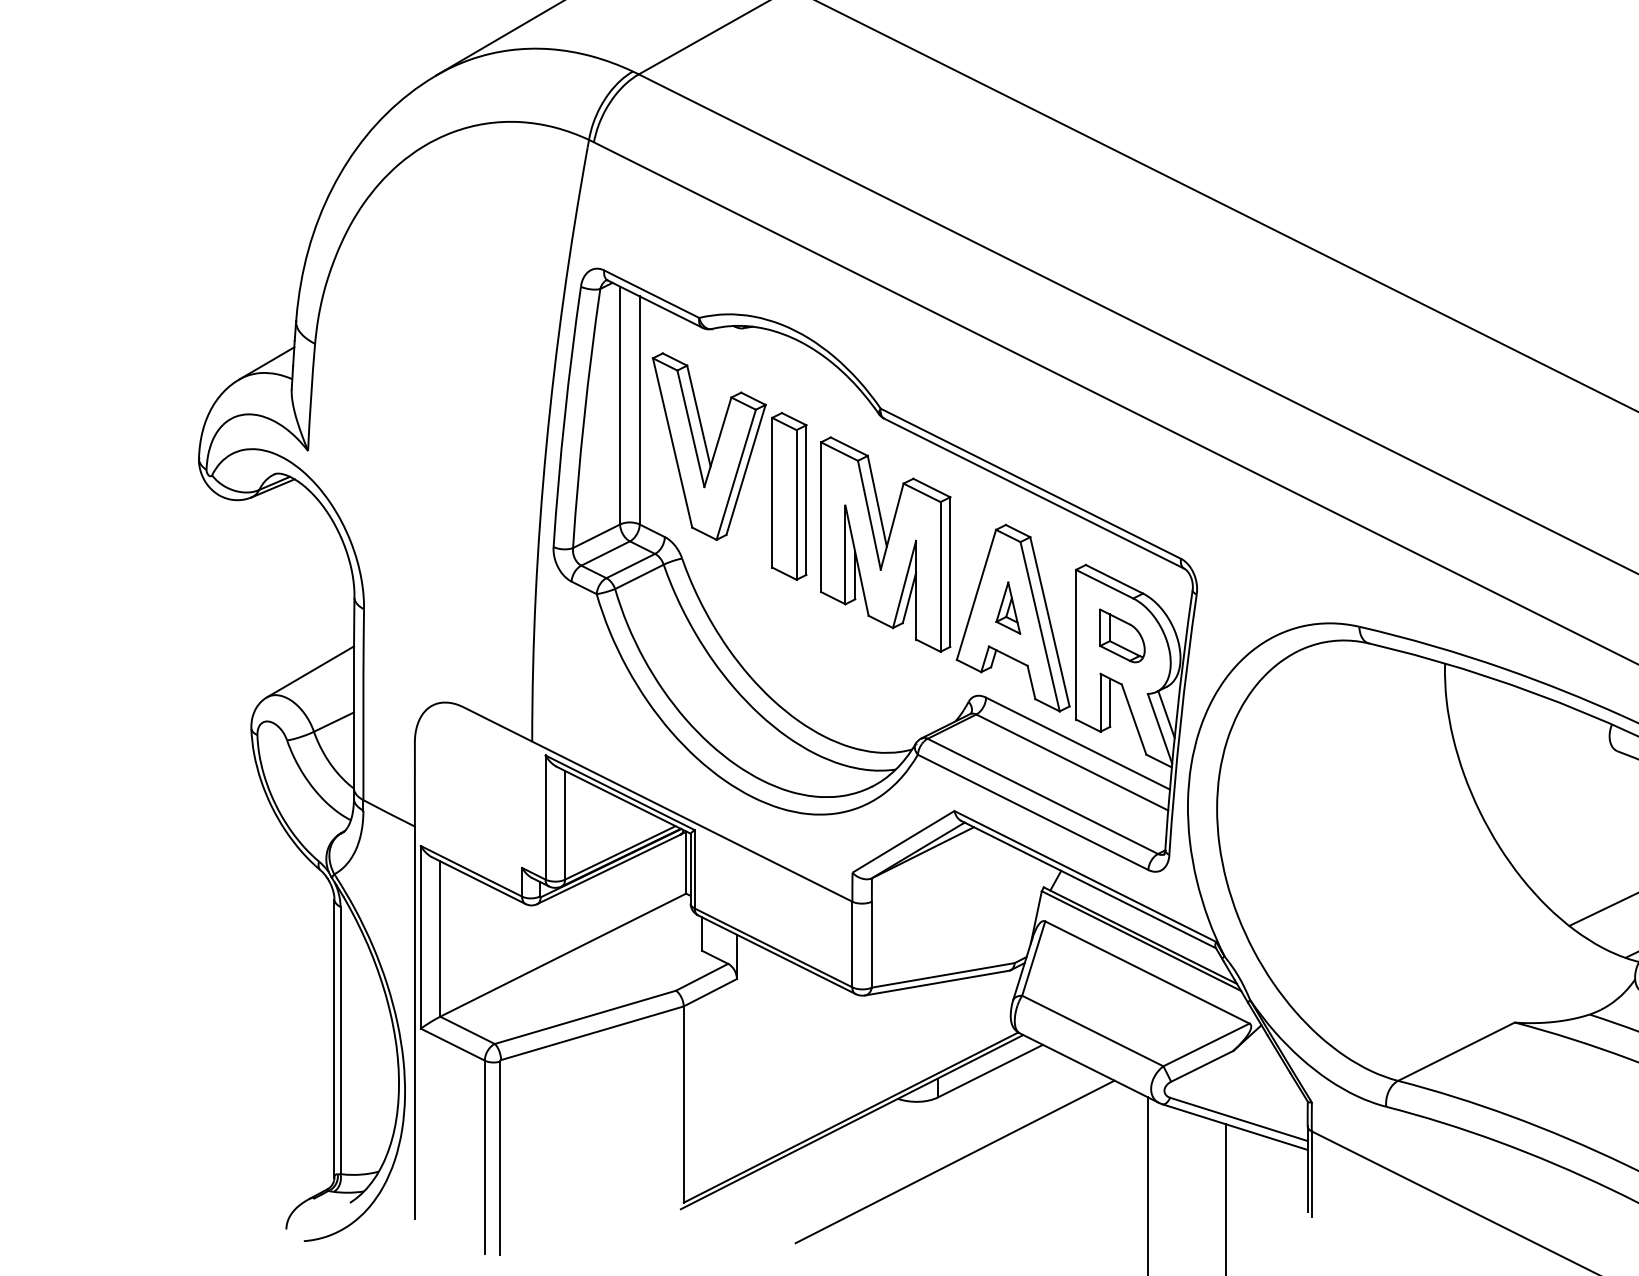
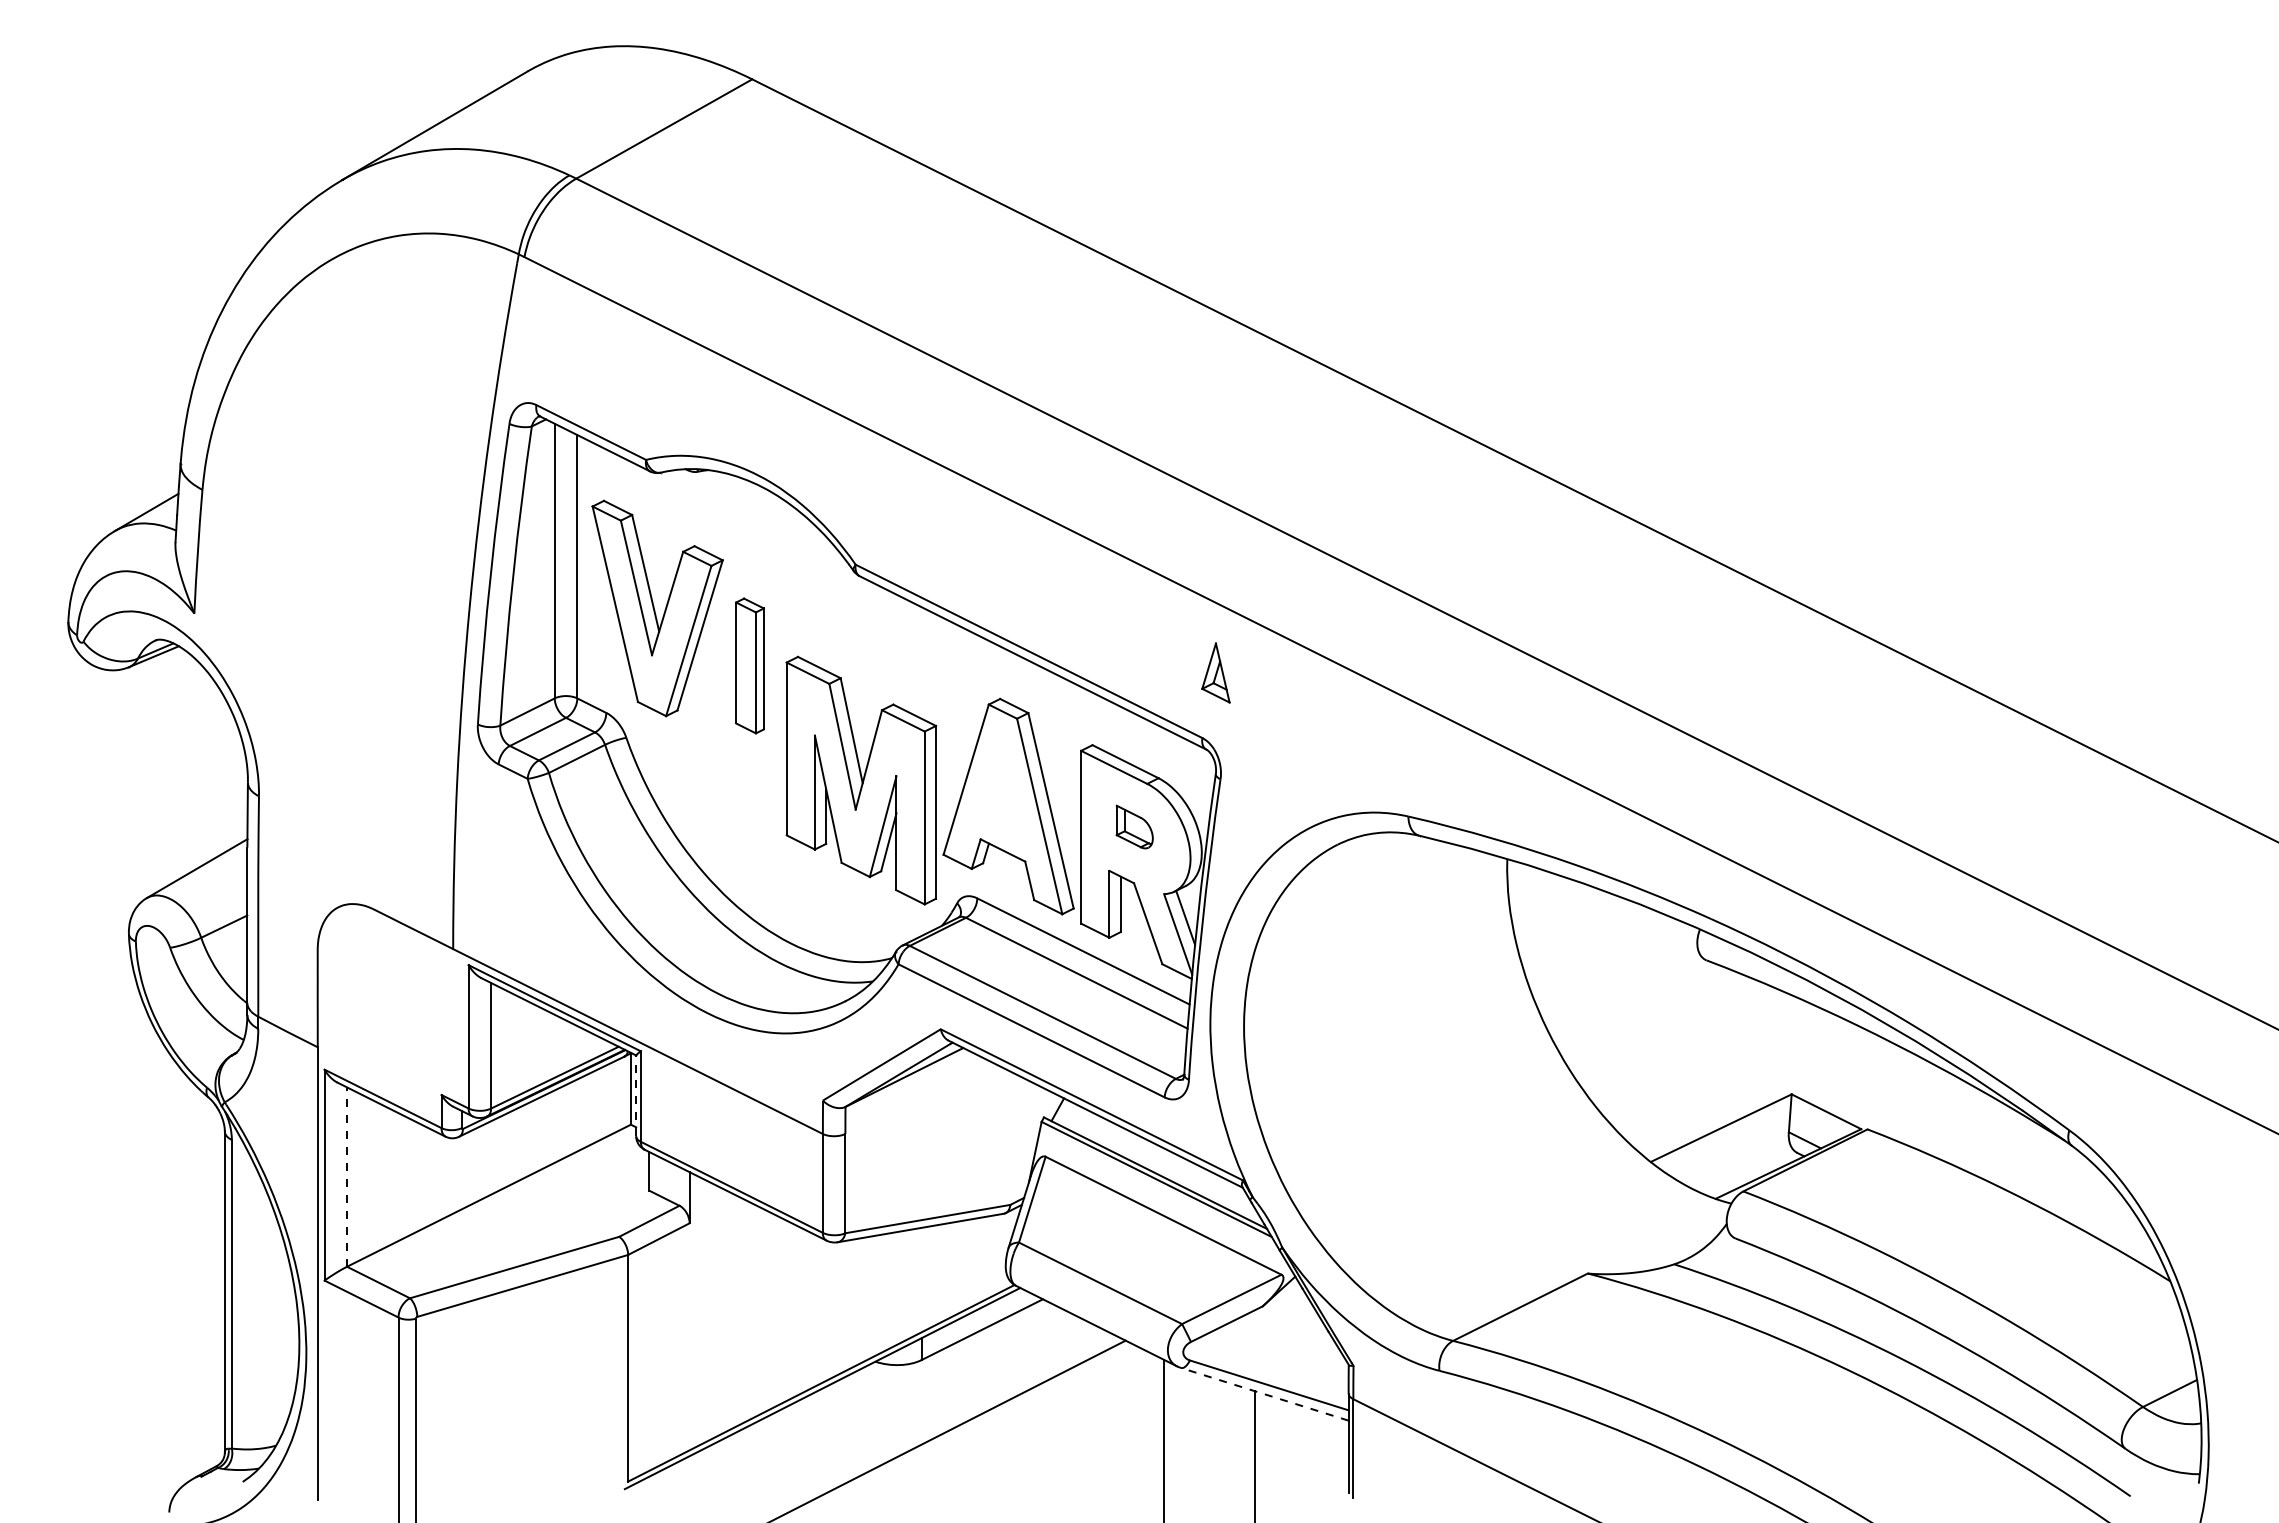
part: (788, 495) -> (749, 665), size x0.7
part: (884, 544) -> (860, 780), moved
part: (1007, 607) -> (1215, 672), moved
part: (1122, 635) -> (1134, 826), size x0.7
line: (690, 868) -> (636, 1095), solid -> dashed
line: (440, 939) -> (347, 1177), solid -> dashed
line: (1234, 1127) -> (1264, 1394), solid -> dashed

